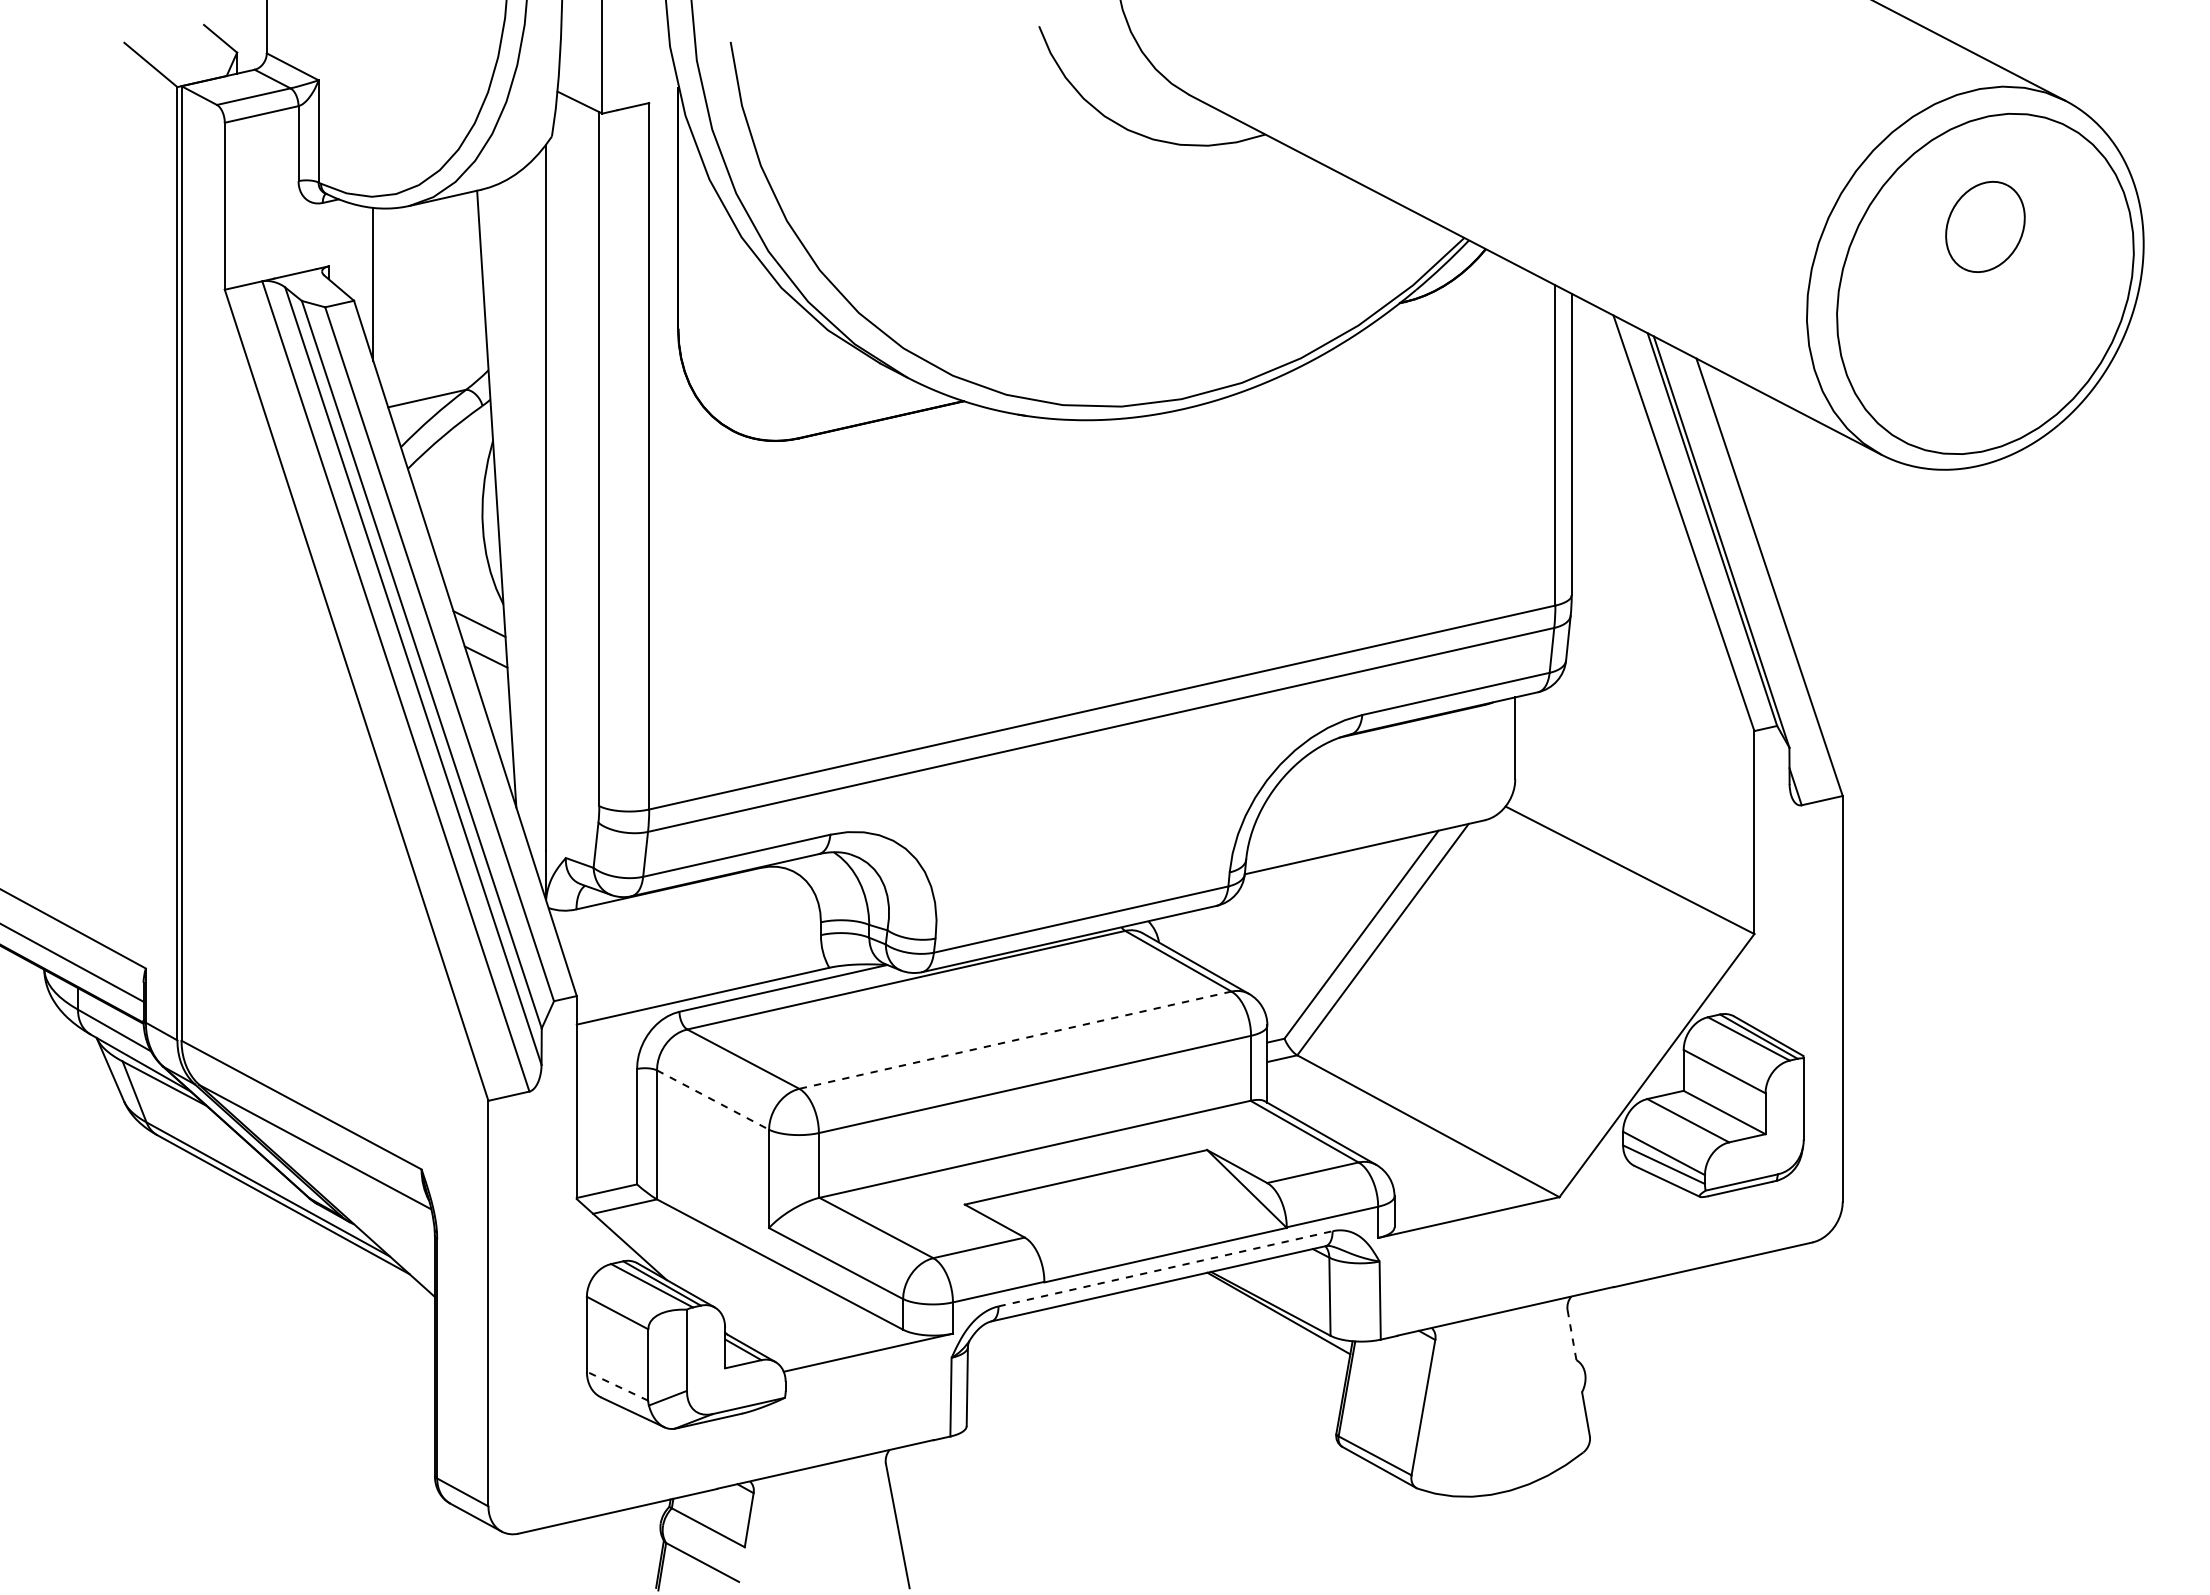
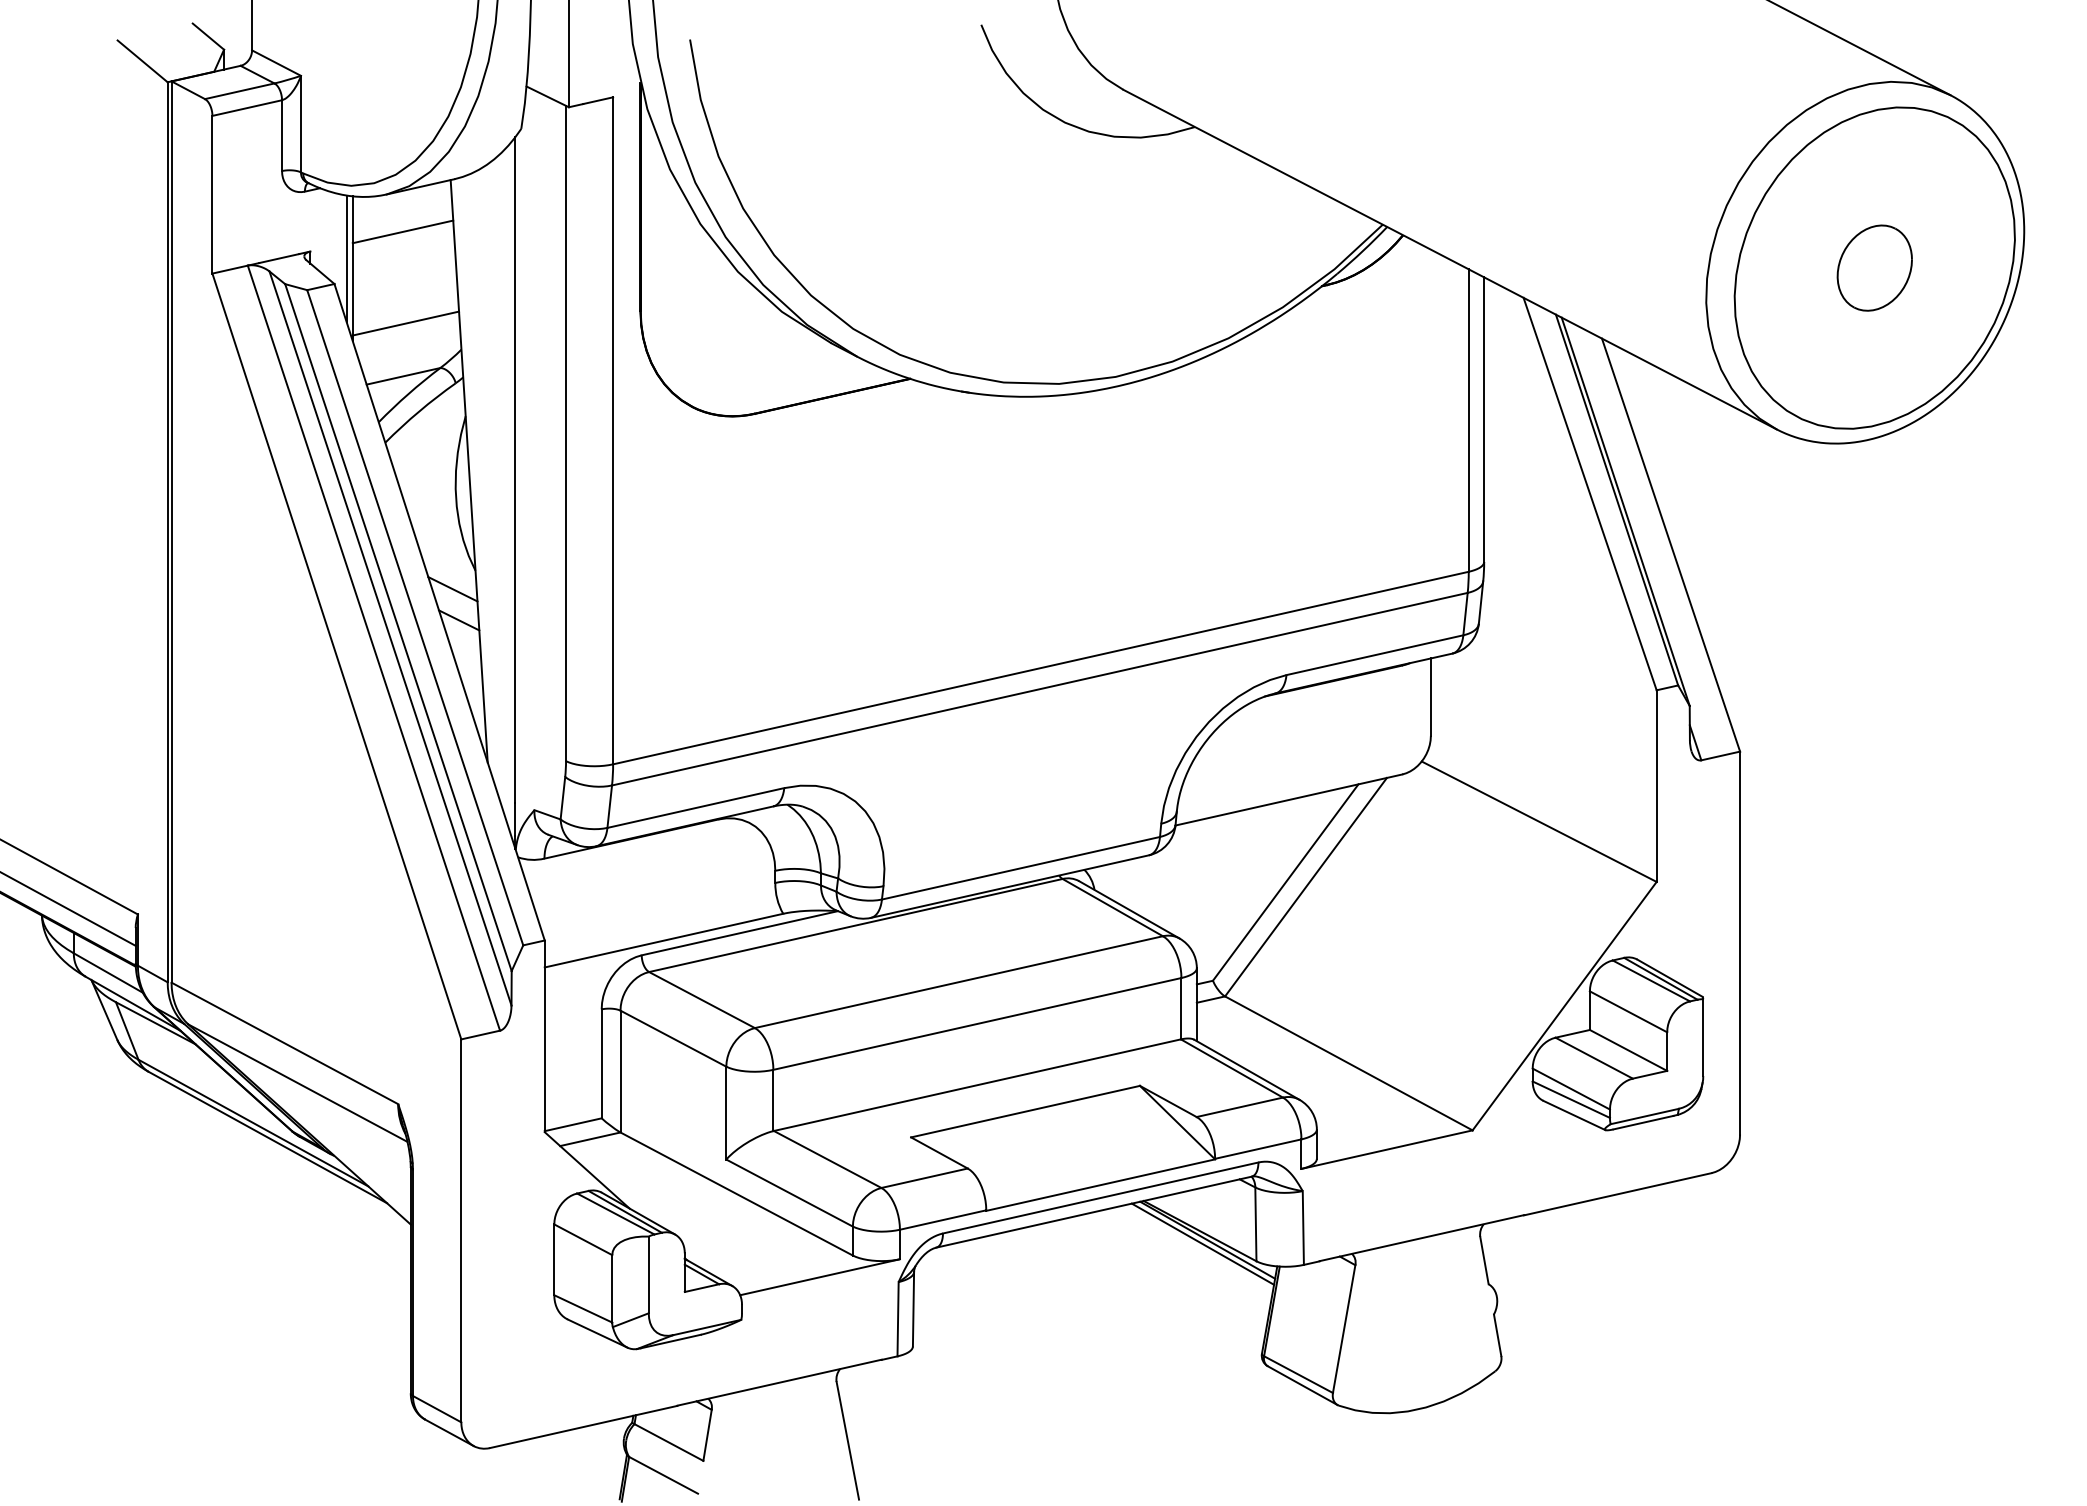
part: (1985, 226) -> (1874, 267), moved
line: (426, 245) -> (402, 231), added
line: (366, 273) -> (346, 258), added
line: (429, 342) -> (405, 323), added
line: (1014, 1040) -> (958, 982), dashed -> solid
line: (713, 1100) -> (673, 1039), dashed -> solid
line: (1166, 1268) -> (1101, 1197), dashed -> solid
line: (1273, 1317) -> (1202, 1243), added
line: (1572, 1335) -> (1484, 1260), dashed -> solid
line: (617, 1386) -> (583, 1309), dashed -> solid

